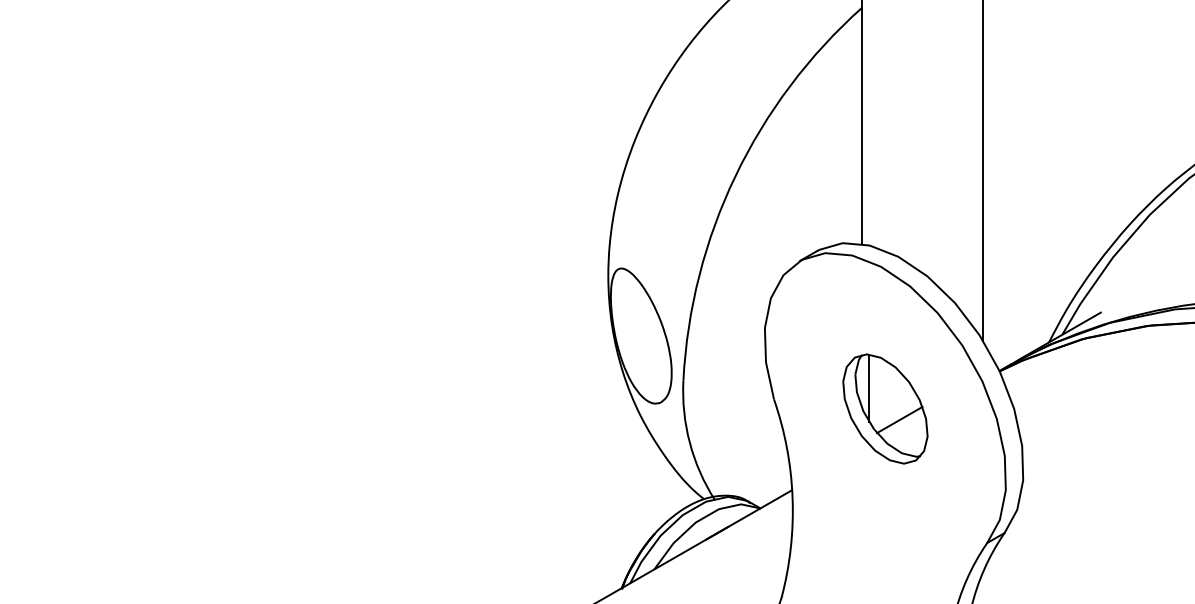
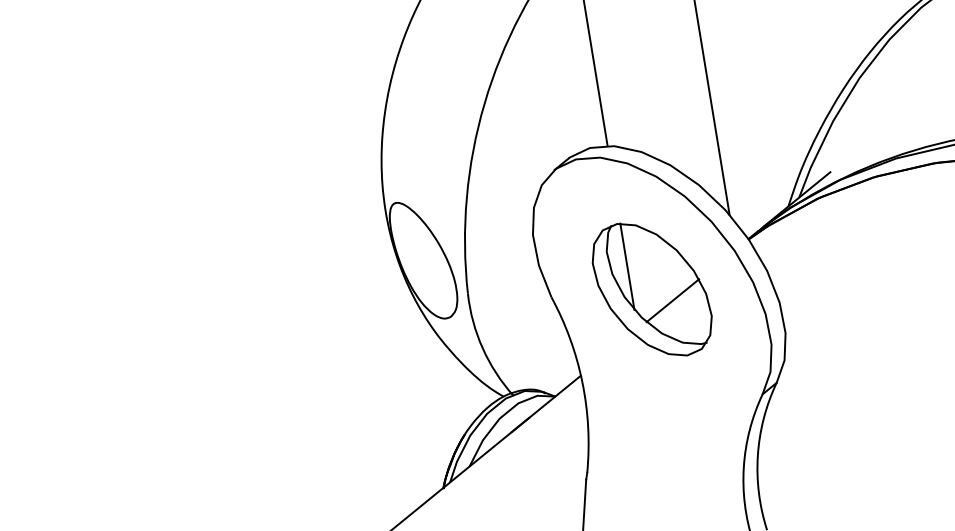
part: (885, 408) -> (652, 289), size x1.43

